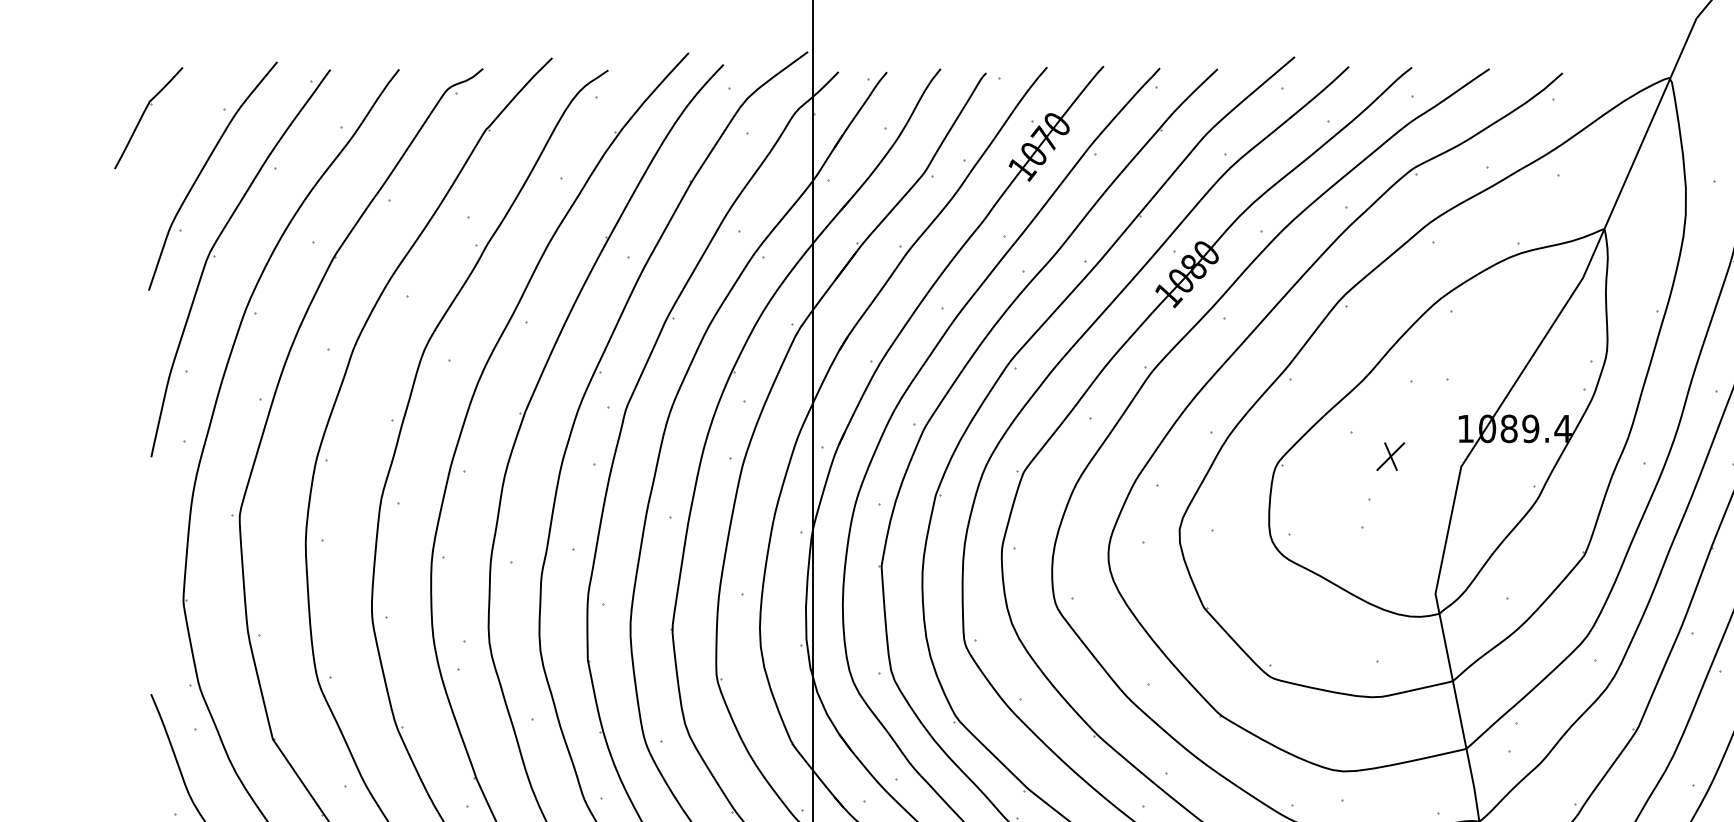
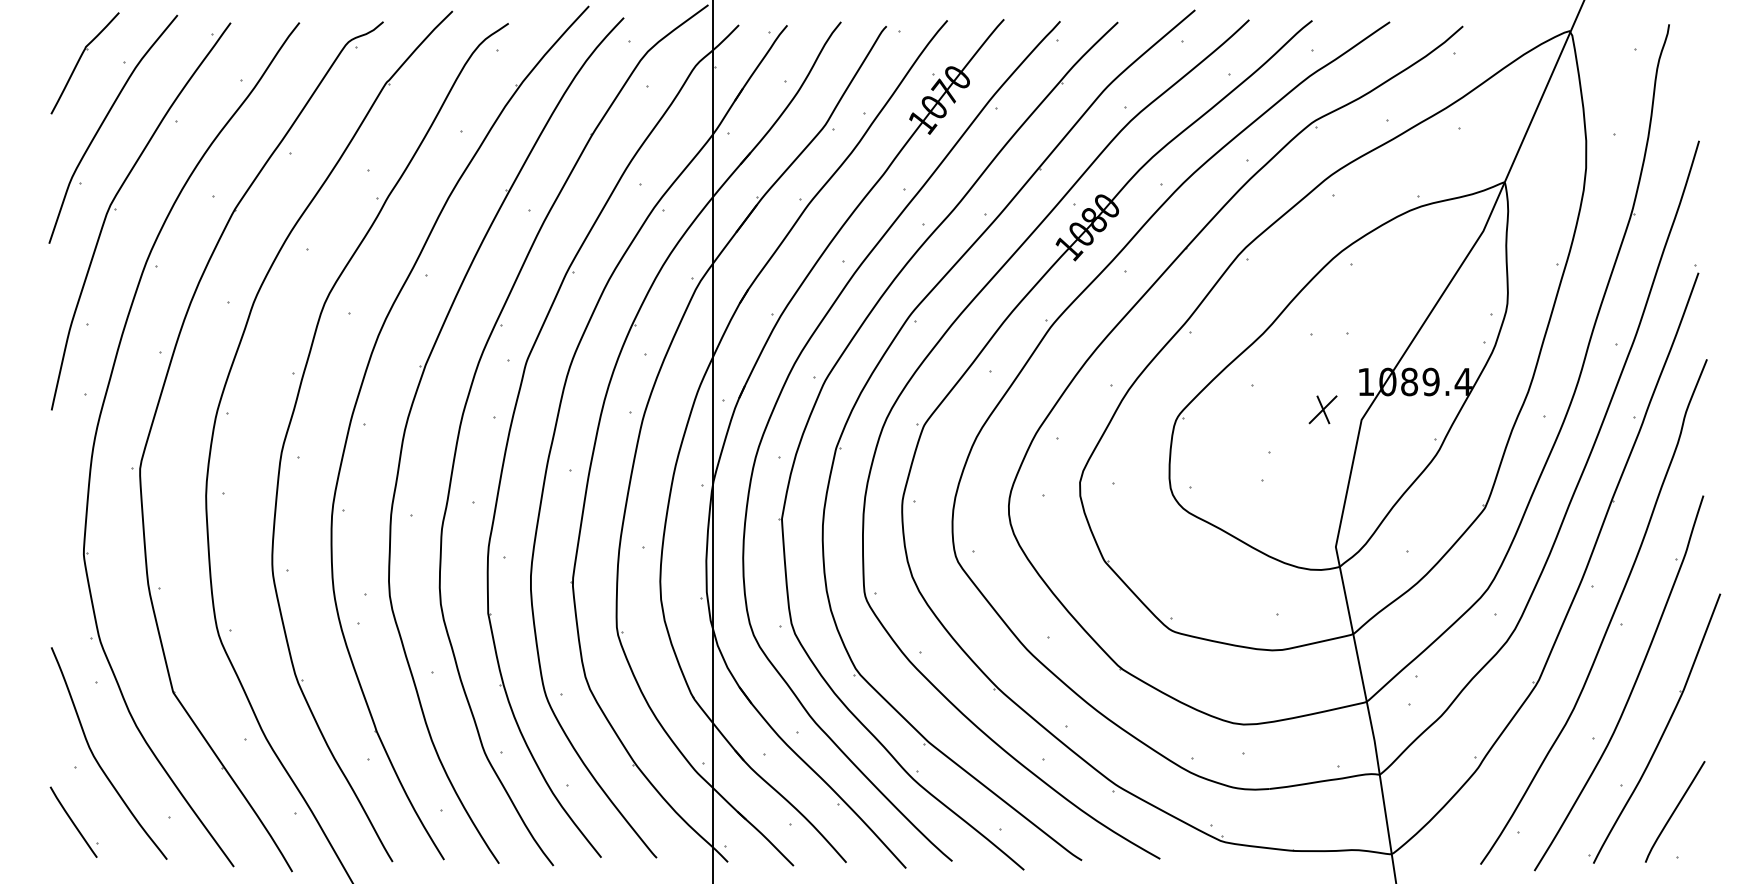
part: (148, 118) -> (84, 63), moved
part: (1390, 456) -> (1322, 409), moved

